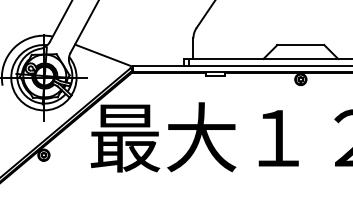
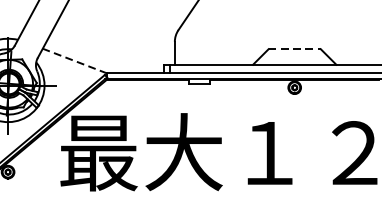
line: (301, 45) -> (295, 49), solid -> dashed
line: (103, 55) -> (74, 60), solid -> dashed

